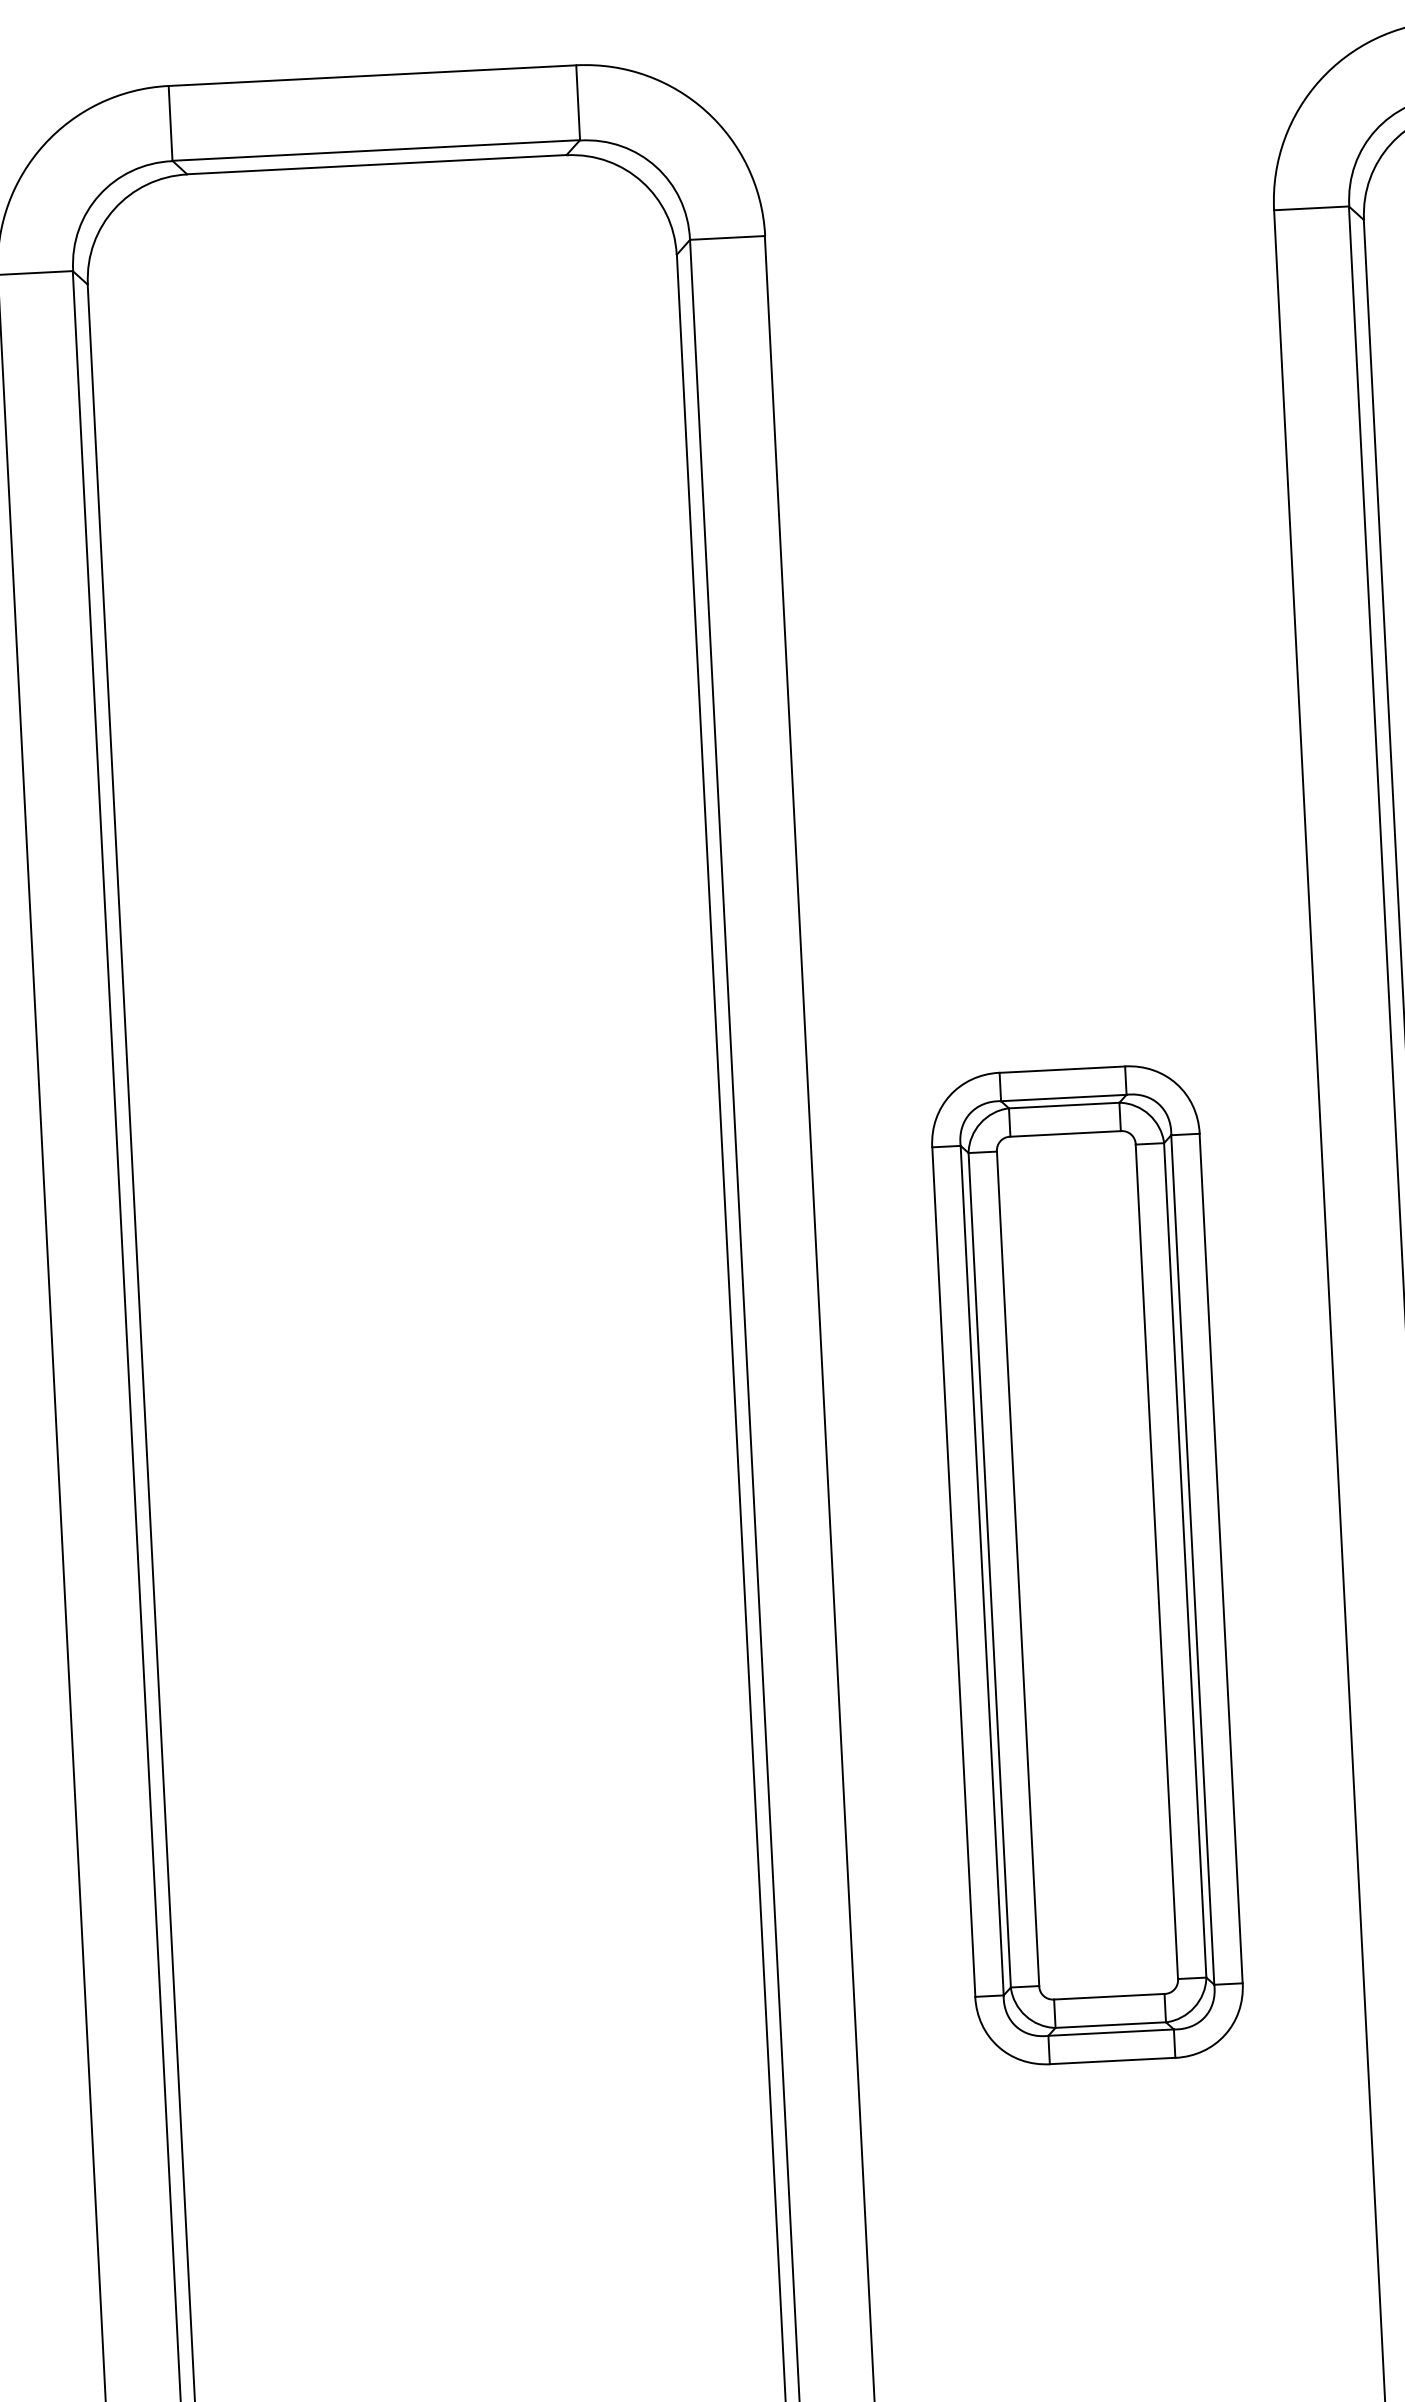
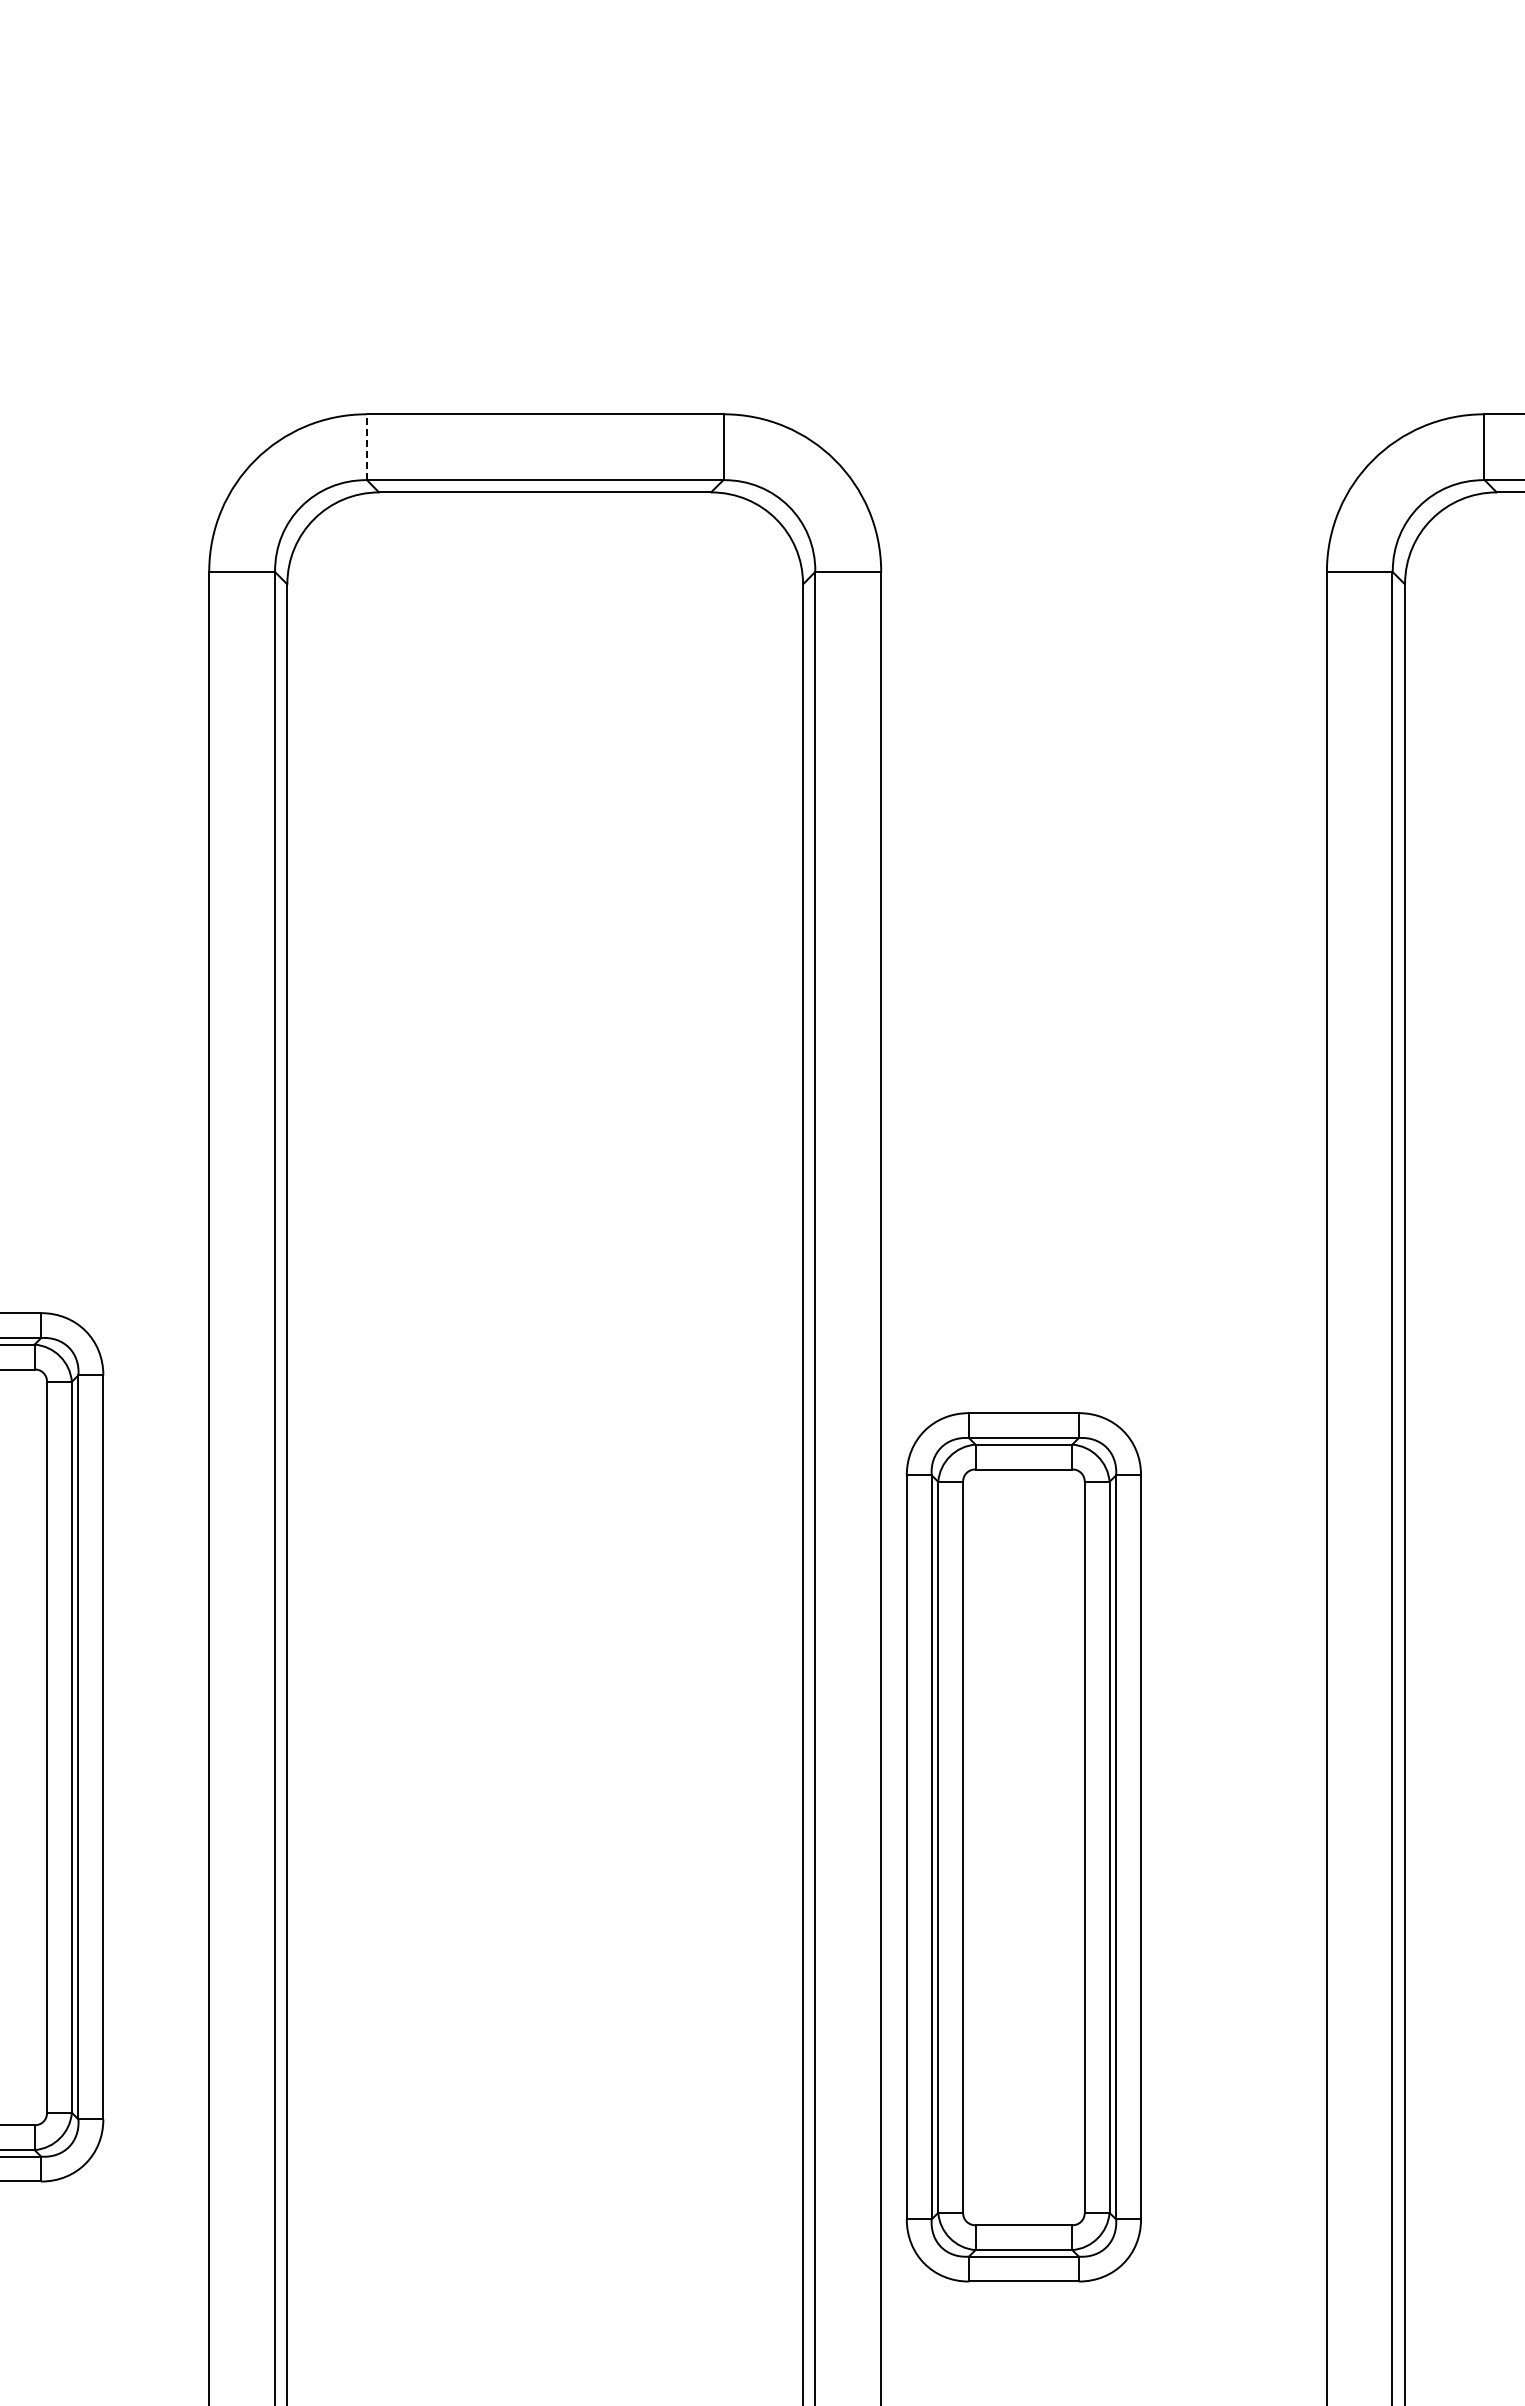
line: (170, 123) -> (366, 447), solid -> dashed
part: (1087, 1565) -> (1023, 1847), moved

